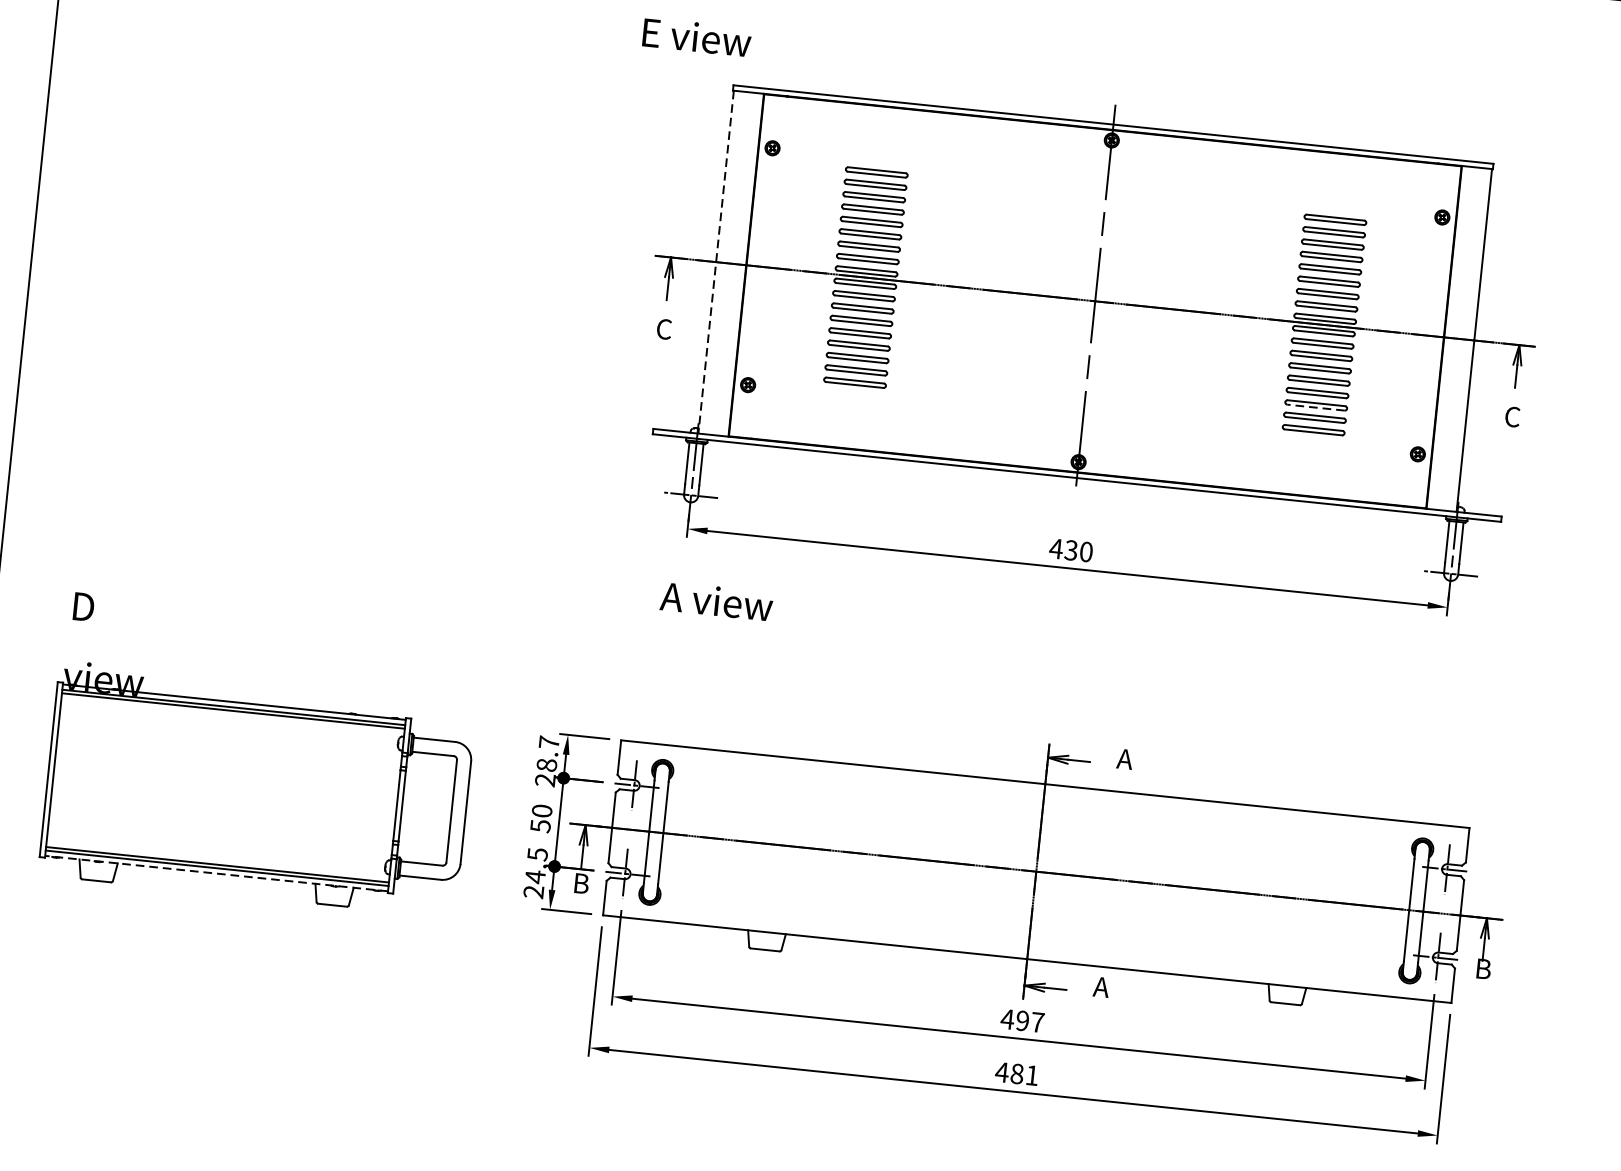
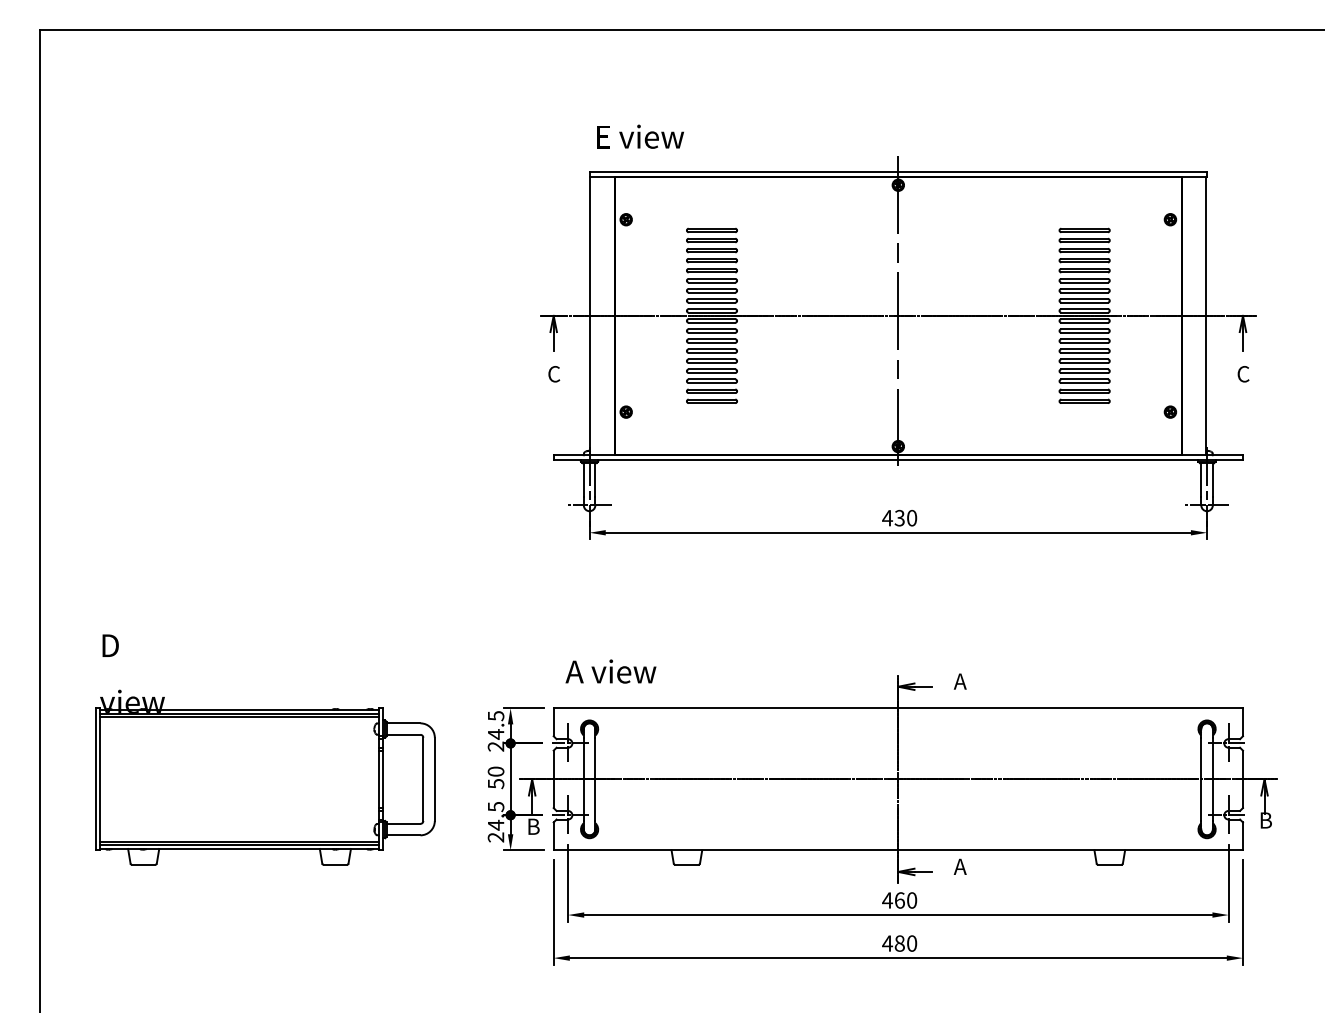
text: (697, 37) -> (640, 136), moved
line: (716, 262) -> (590, 316), dashed -> solid
line: (1315, 408) -> (1084, 383), dashed -> solid
text: (716, 601) -> (610, 671), moved
text: (547, 754) -> (495, 725), 28.7 -> 24.5
line: (216, 874) -> (239, 849), dashed -> solid
text: (1029, 1021) -> (905, 900), 497 -> 460
text: (1032, 1075) -> (912, 943), 481 -> 480

